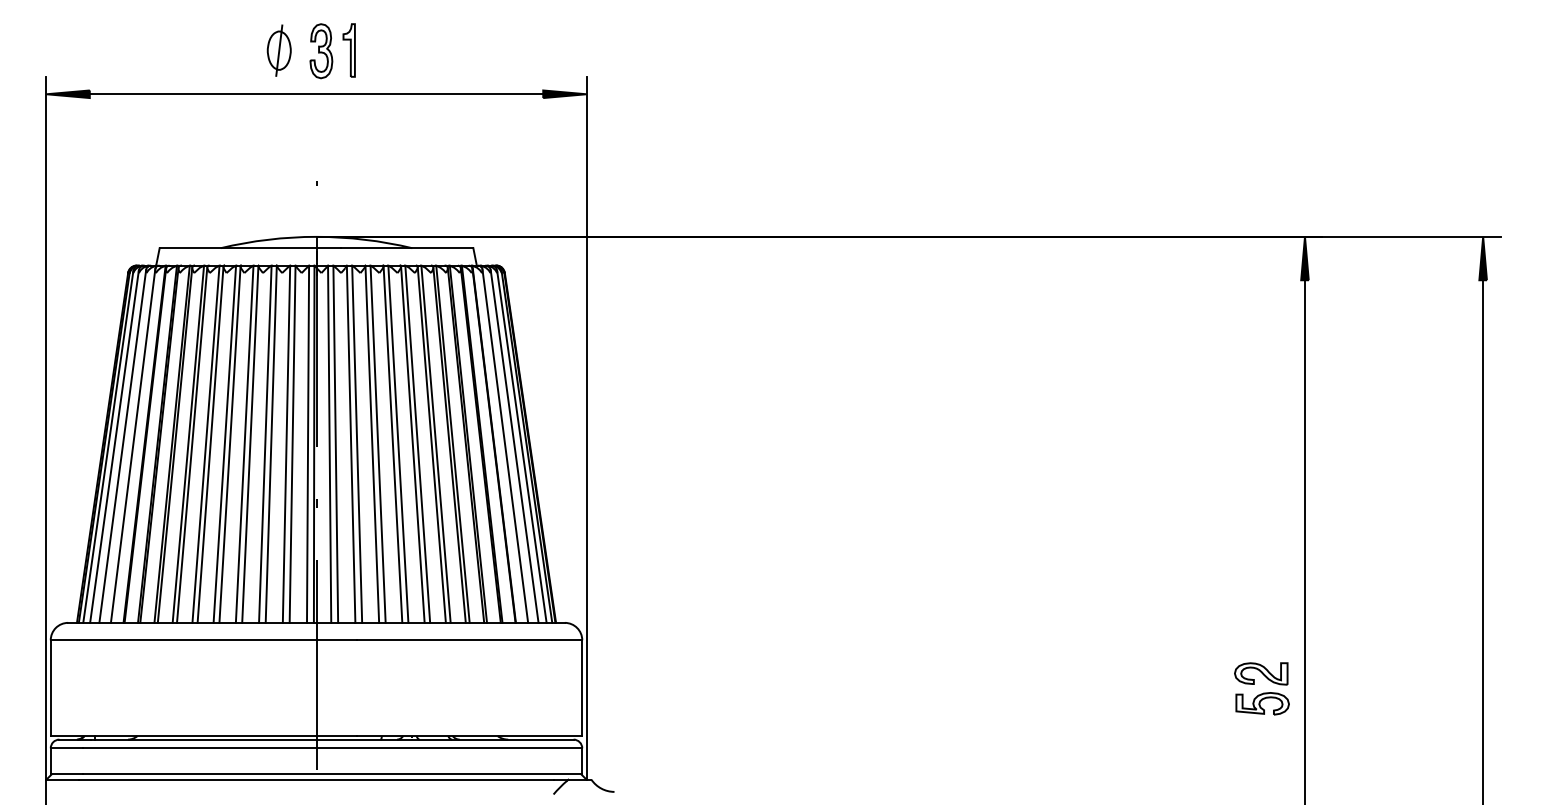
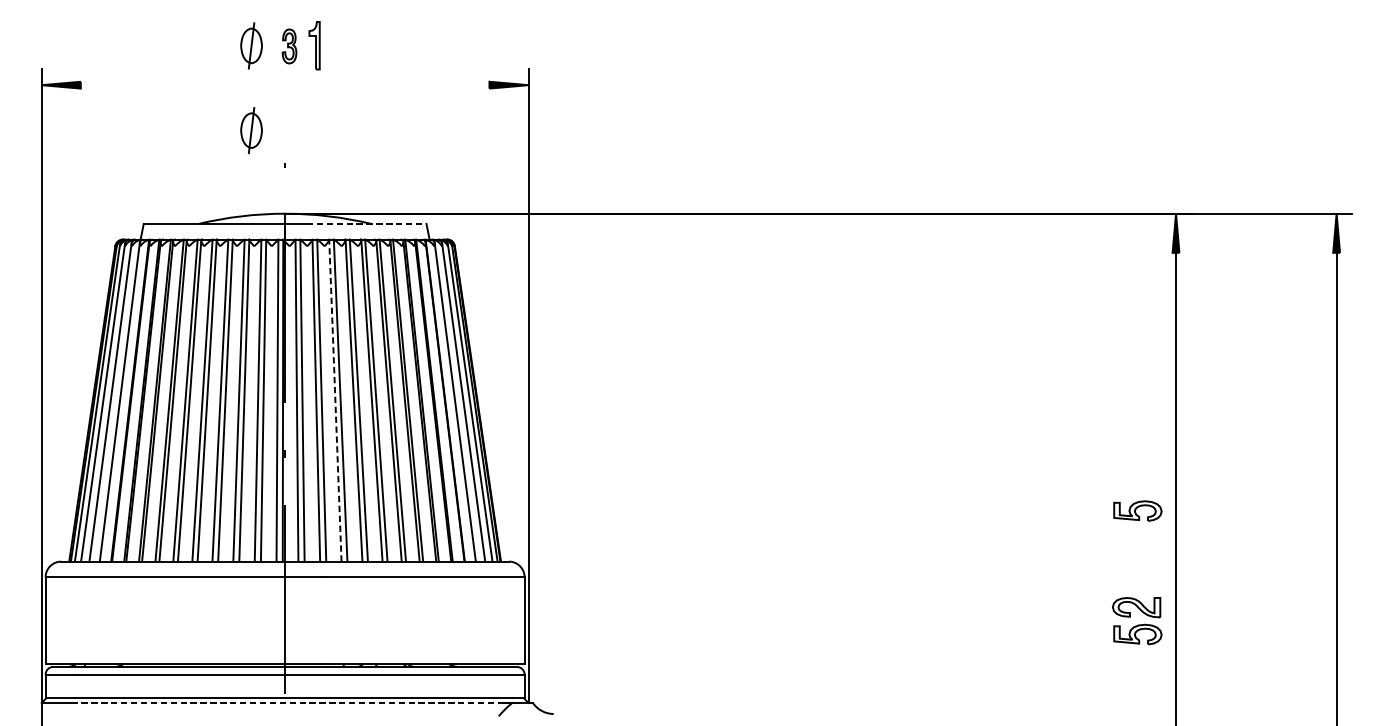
part: (321, 51) -> (289, 46), size x0.7
line: (316, 94) -> (285, 85), removed
part: (278, 144) -> (250, 130), added
line: (407, 248) -> (367, 224), solid -> dashed
line: (372, 444) -> (335, 400), solid -> dashed
part: (1262, 566) -> (1137, 510), added
line: (317, 779) -> (286, 702), solid -> dashed

